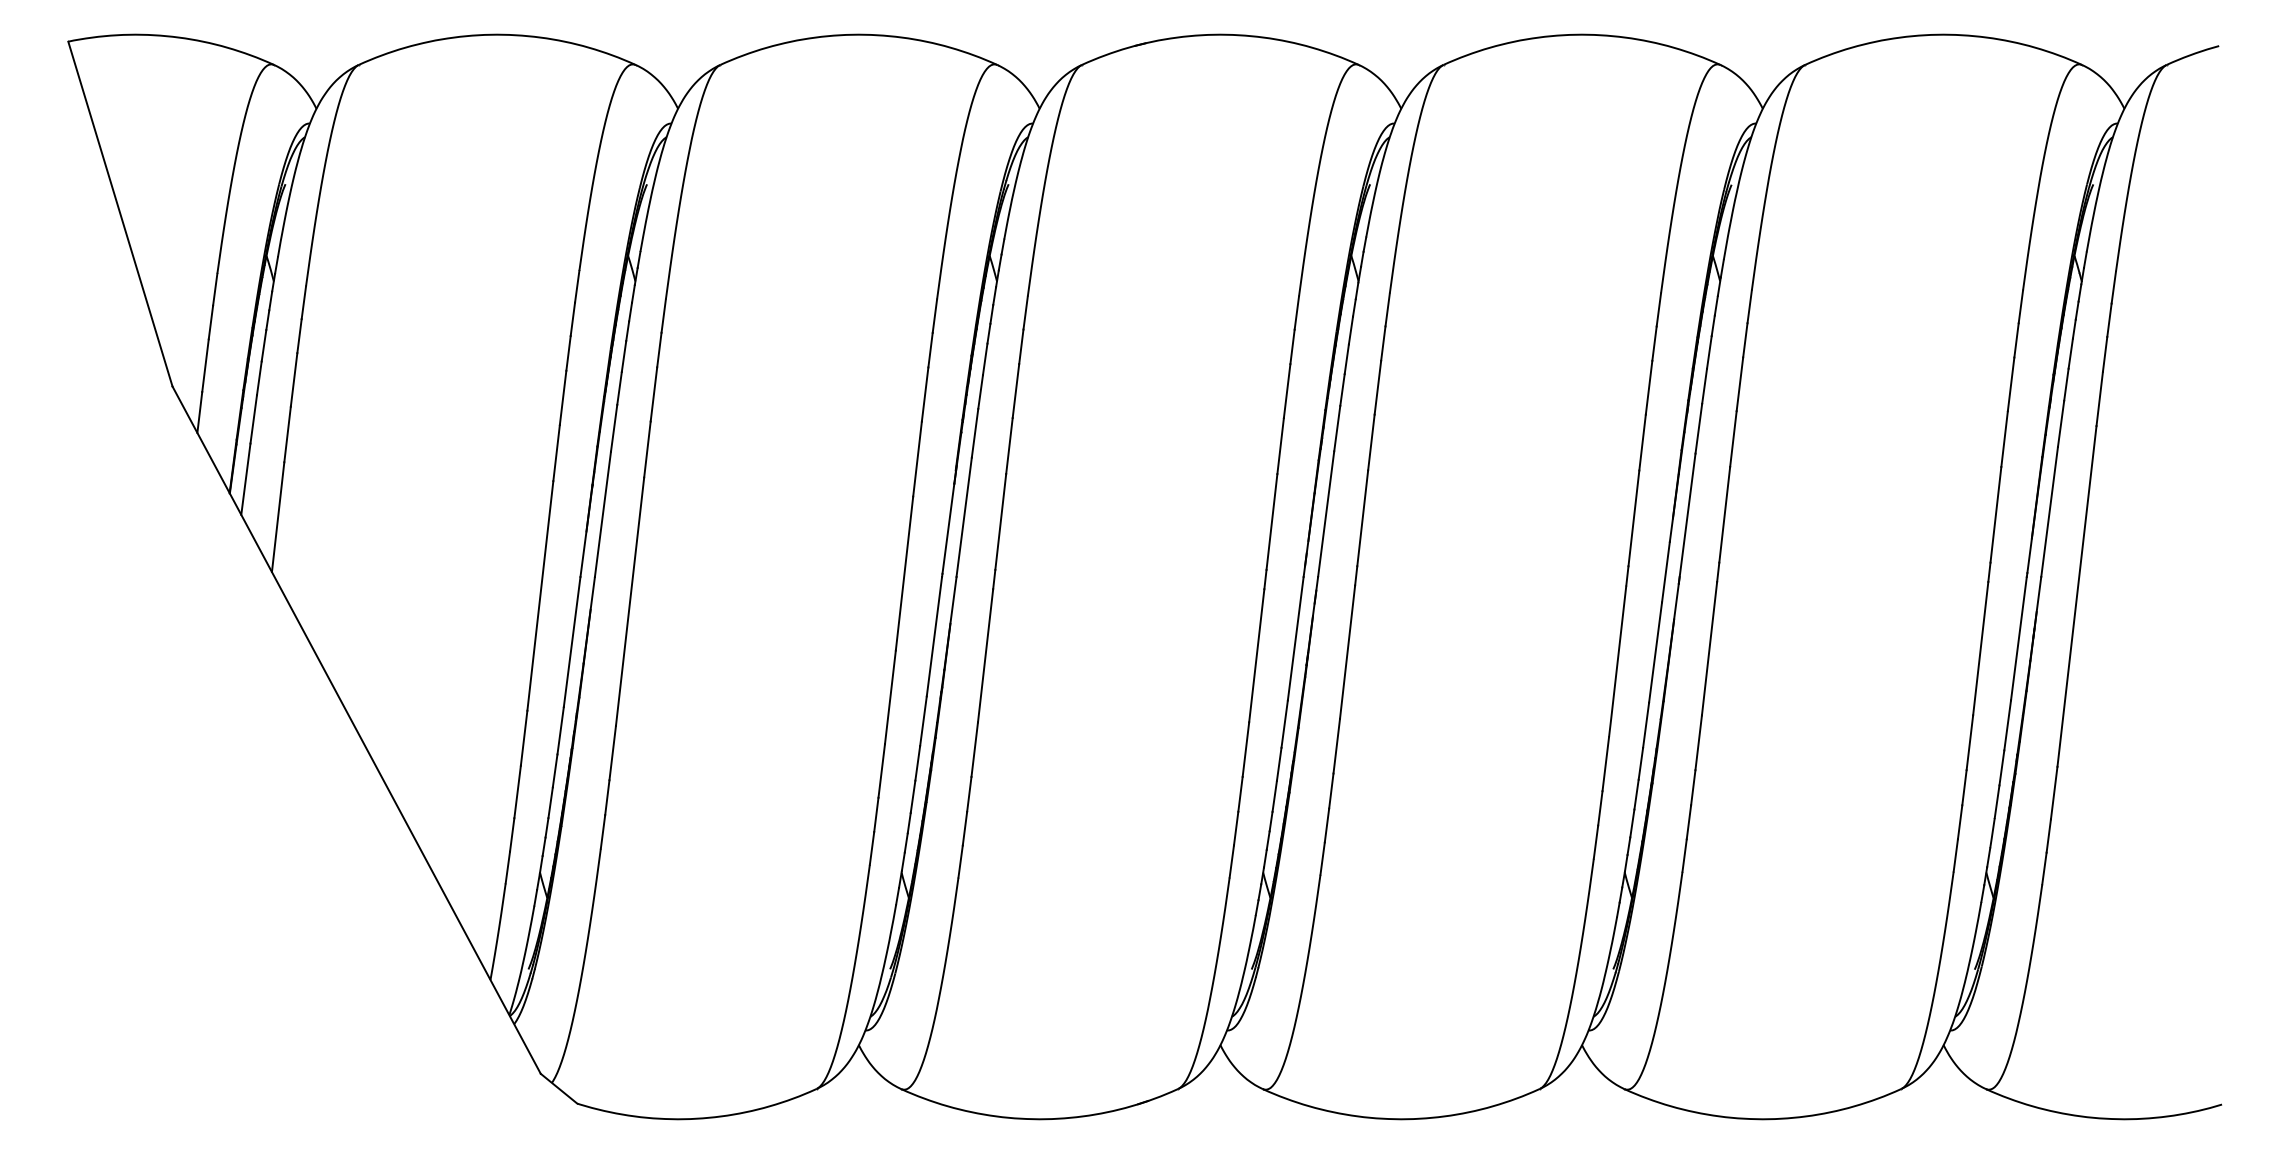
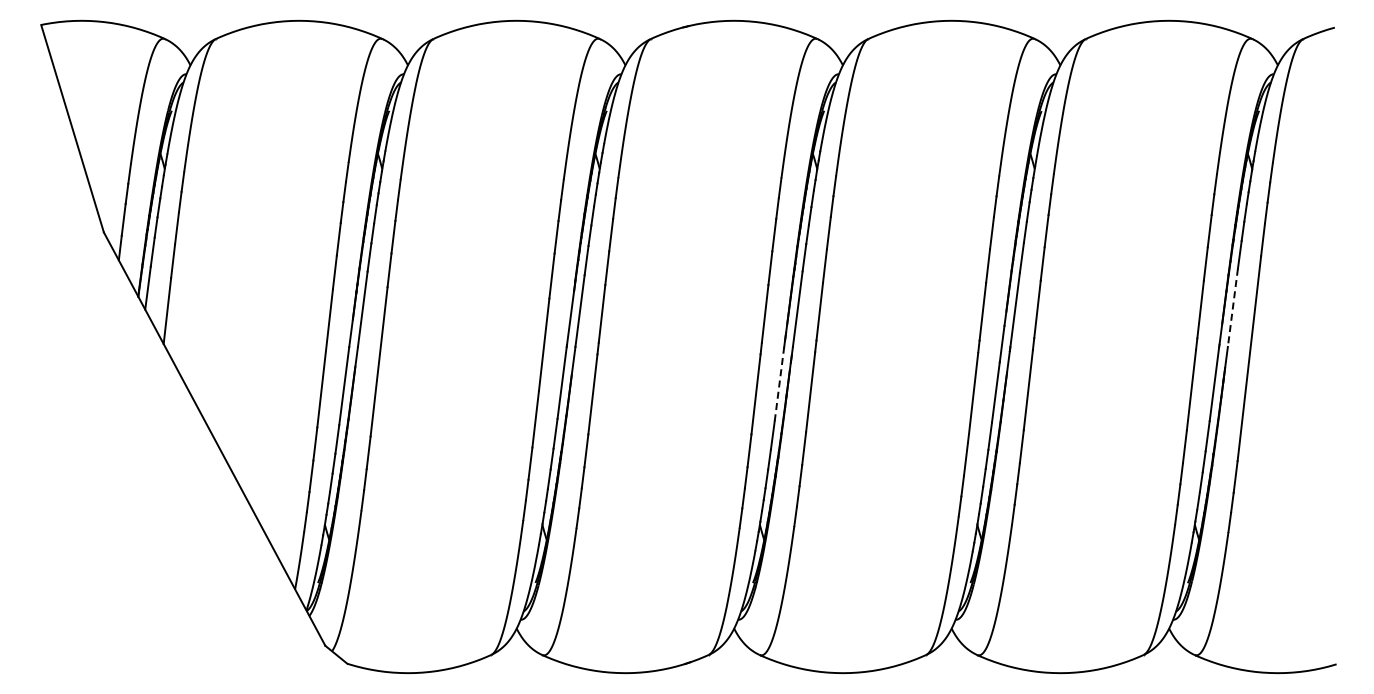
line: (2048, 512) -> (1232, 308), solid -> dashed
line: (1295, 637) -> (779, 383), solid -> dashed

